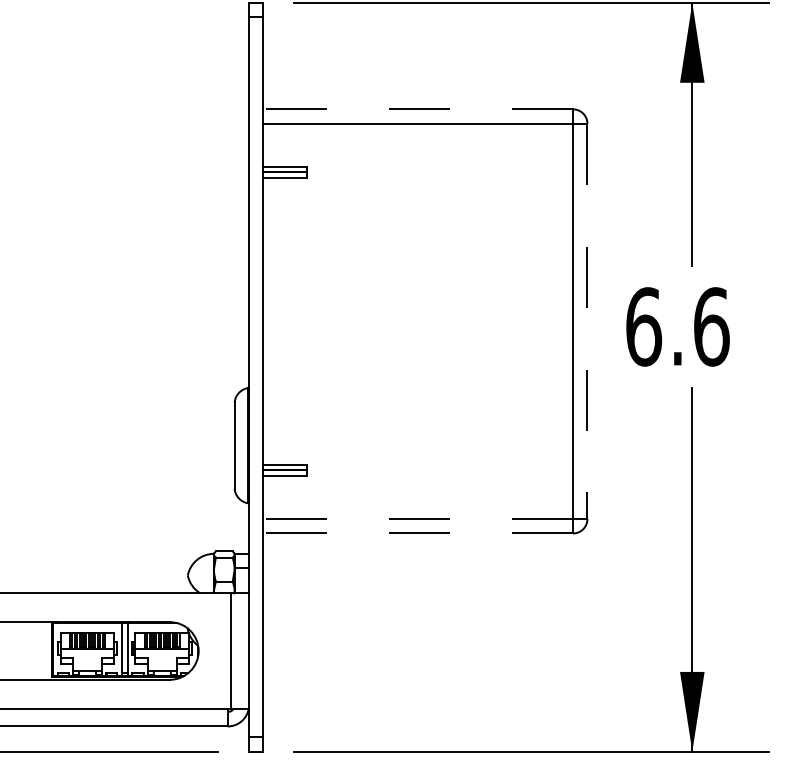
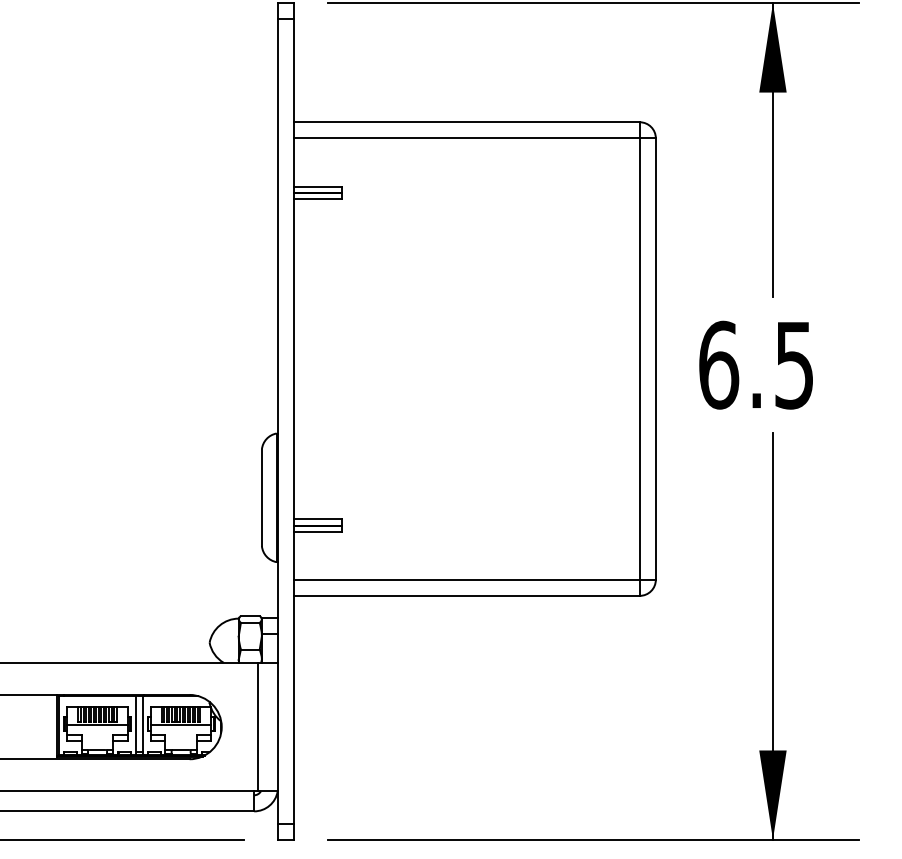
line: (418, 109) -> (467, 122), dashed -> solid
line: (587, 321) -> (655, 359), dashed -> solid
text: (711, 326) -> (794, 364), 6.6 -> 6.5
line: (418, 519) -> (467, 580), dashed -> solid
line: (418, 533) -> (467, 595), dashed -> solid

